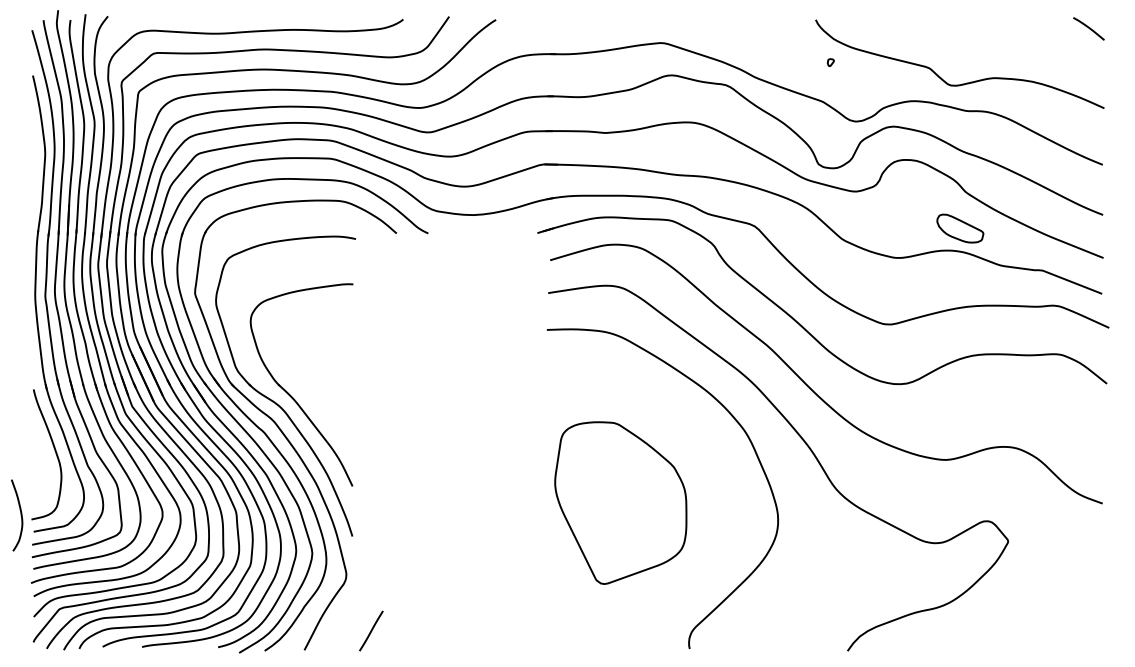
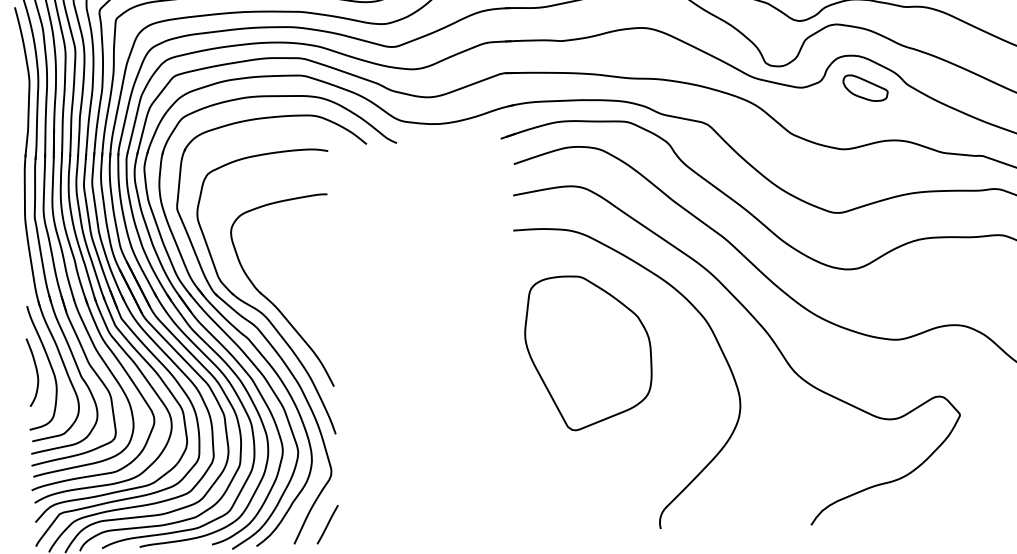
part: (960, 228) -> (865, 88), moved
part: (620, 502) -> (588, 352), moved
curve: (20, 515) -> (36, 372), moved
line: (371, 630) -> (327, 524), moved

